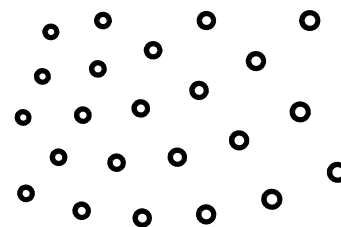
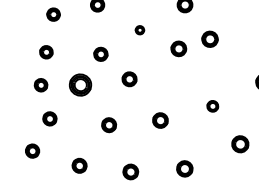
part: (152, 50) -> (139, 30), size x0.6
part: (255, 61) -> (209, 39), moved
part: (97, 68) -> (100, 54), moved
part: (198, 89) -> (178, 48), moved
part: (82, 114) -> (80, 84), size x1.6
part: (22, 117) -> (40, 85), moved
part: (239, 140) -> (213, 106), size x0.7
part: (58, 156) -> (49, 118), moved
part: (271, 198) -> (240, 143), moved

